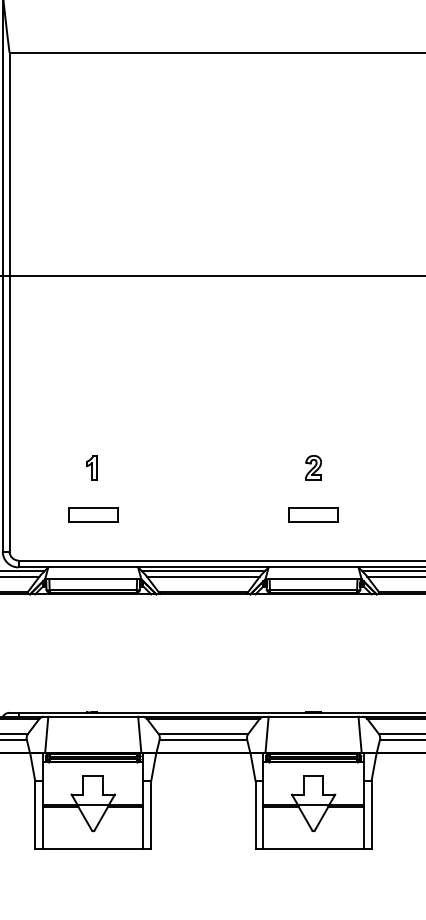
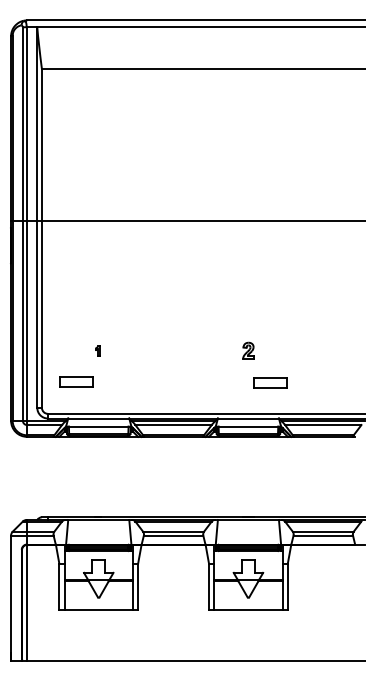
part: (91, 467) -> (97, 350), size x0.6
part: (92, 514) -> (76, 381), moved
part: (313, 514) -> (270, 382), moved

